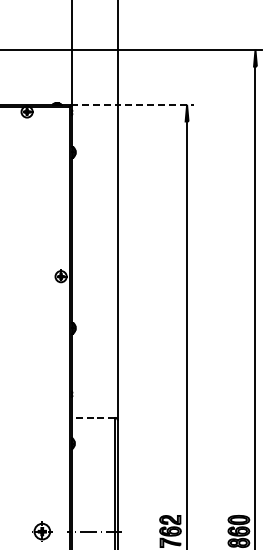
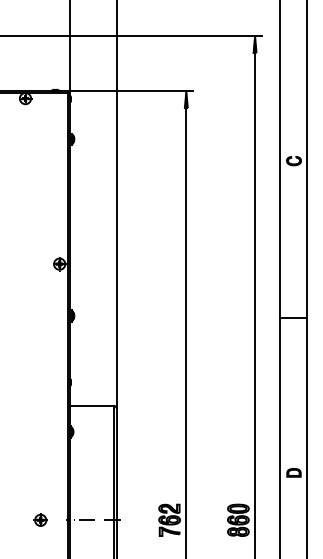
line: (132, 104) -> (131, 91), dashed -> solid
line: (93, 418) -> (92, 406), dashed -> solid
part: (42, 530) -> (40, 519), size x0.71

